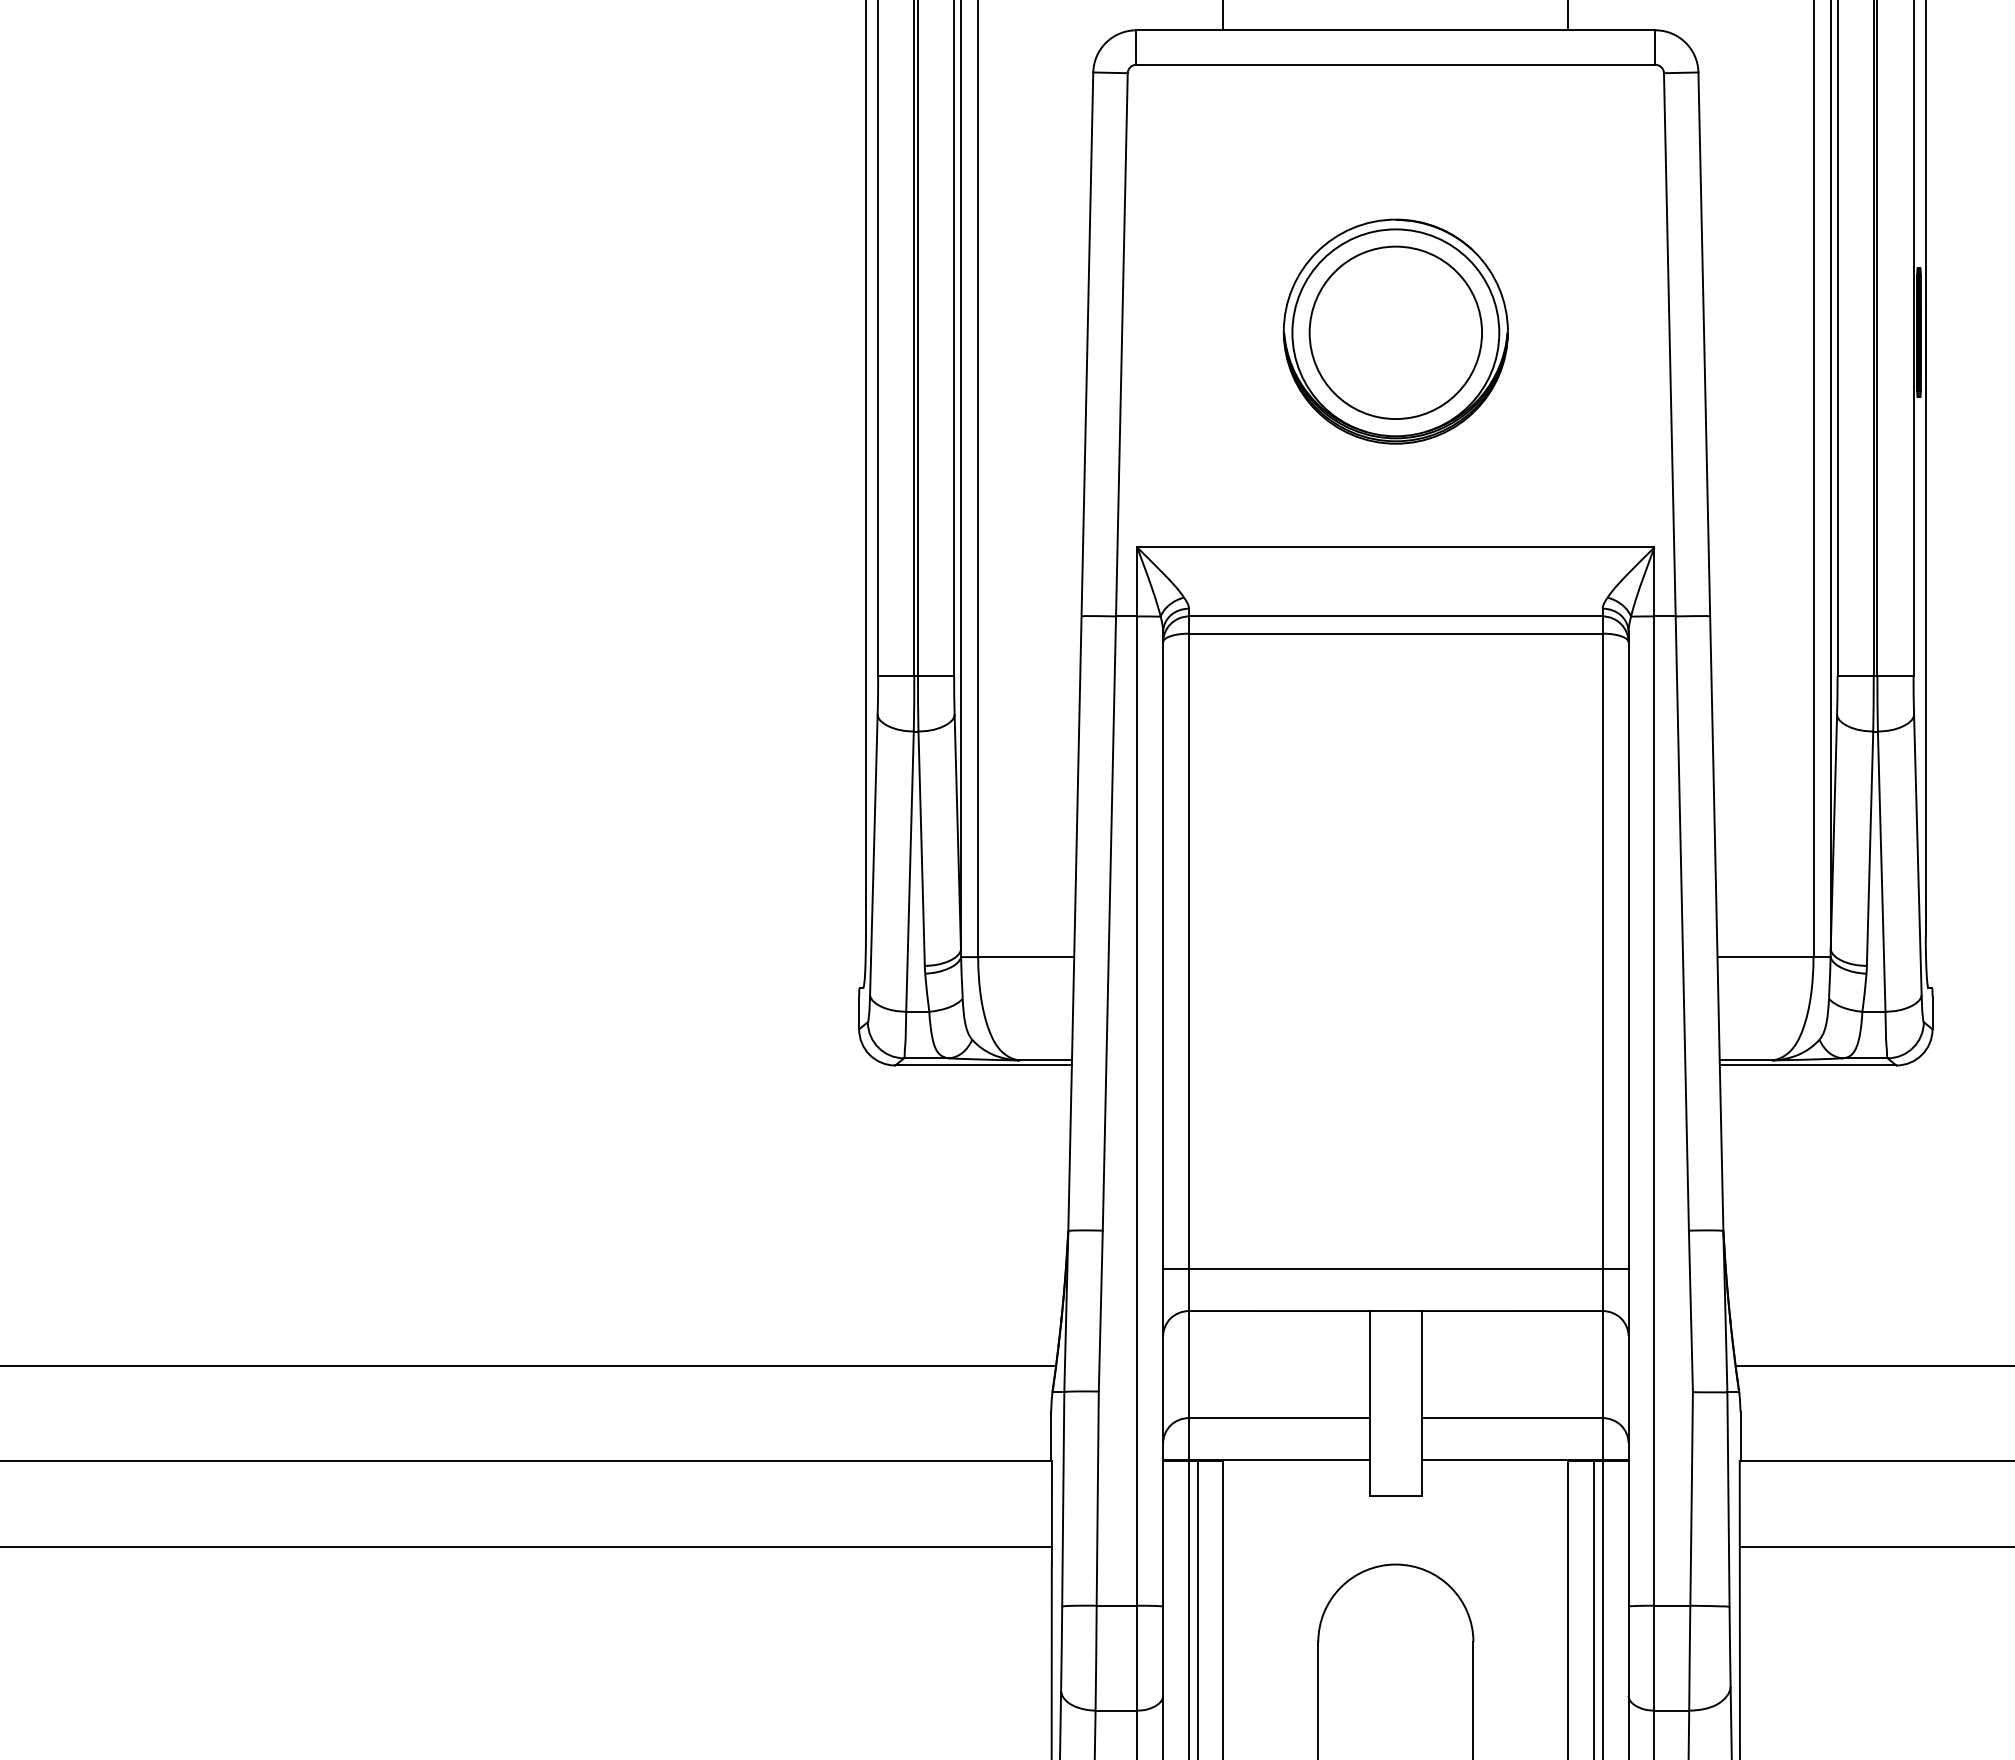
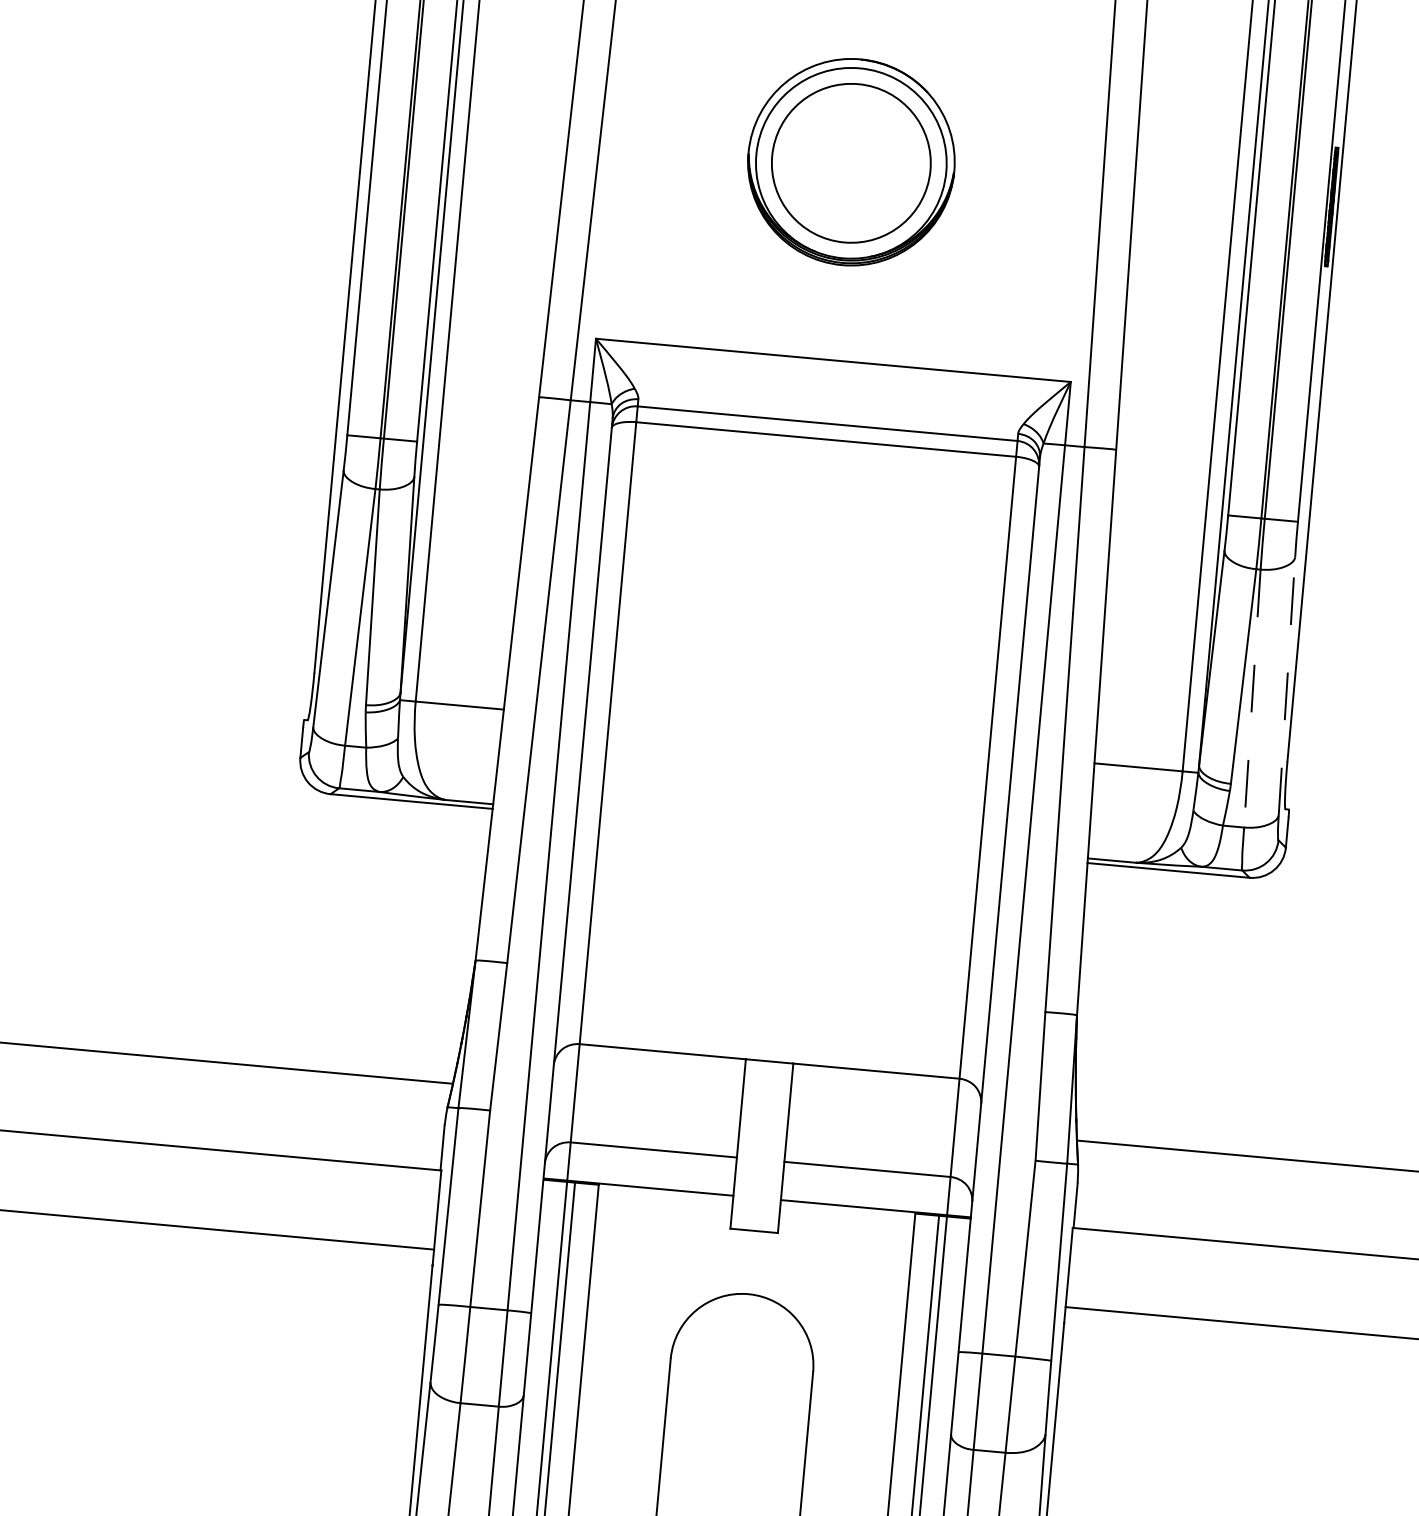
line: (1917, 854) -> (1286, 685), solid -> dashed
line: (1881, 872) -> (1252, 699), solid -> dashed
line: (1395, 1269) -> (772, 1023), removed

